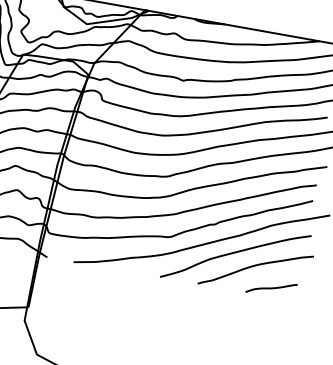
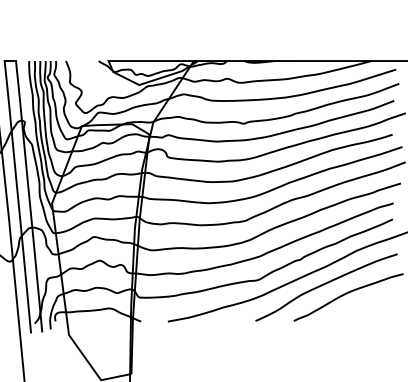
curve: (271, 288) -> (367, 312), removed

